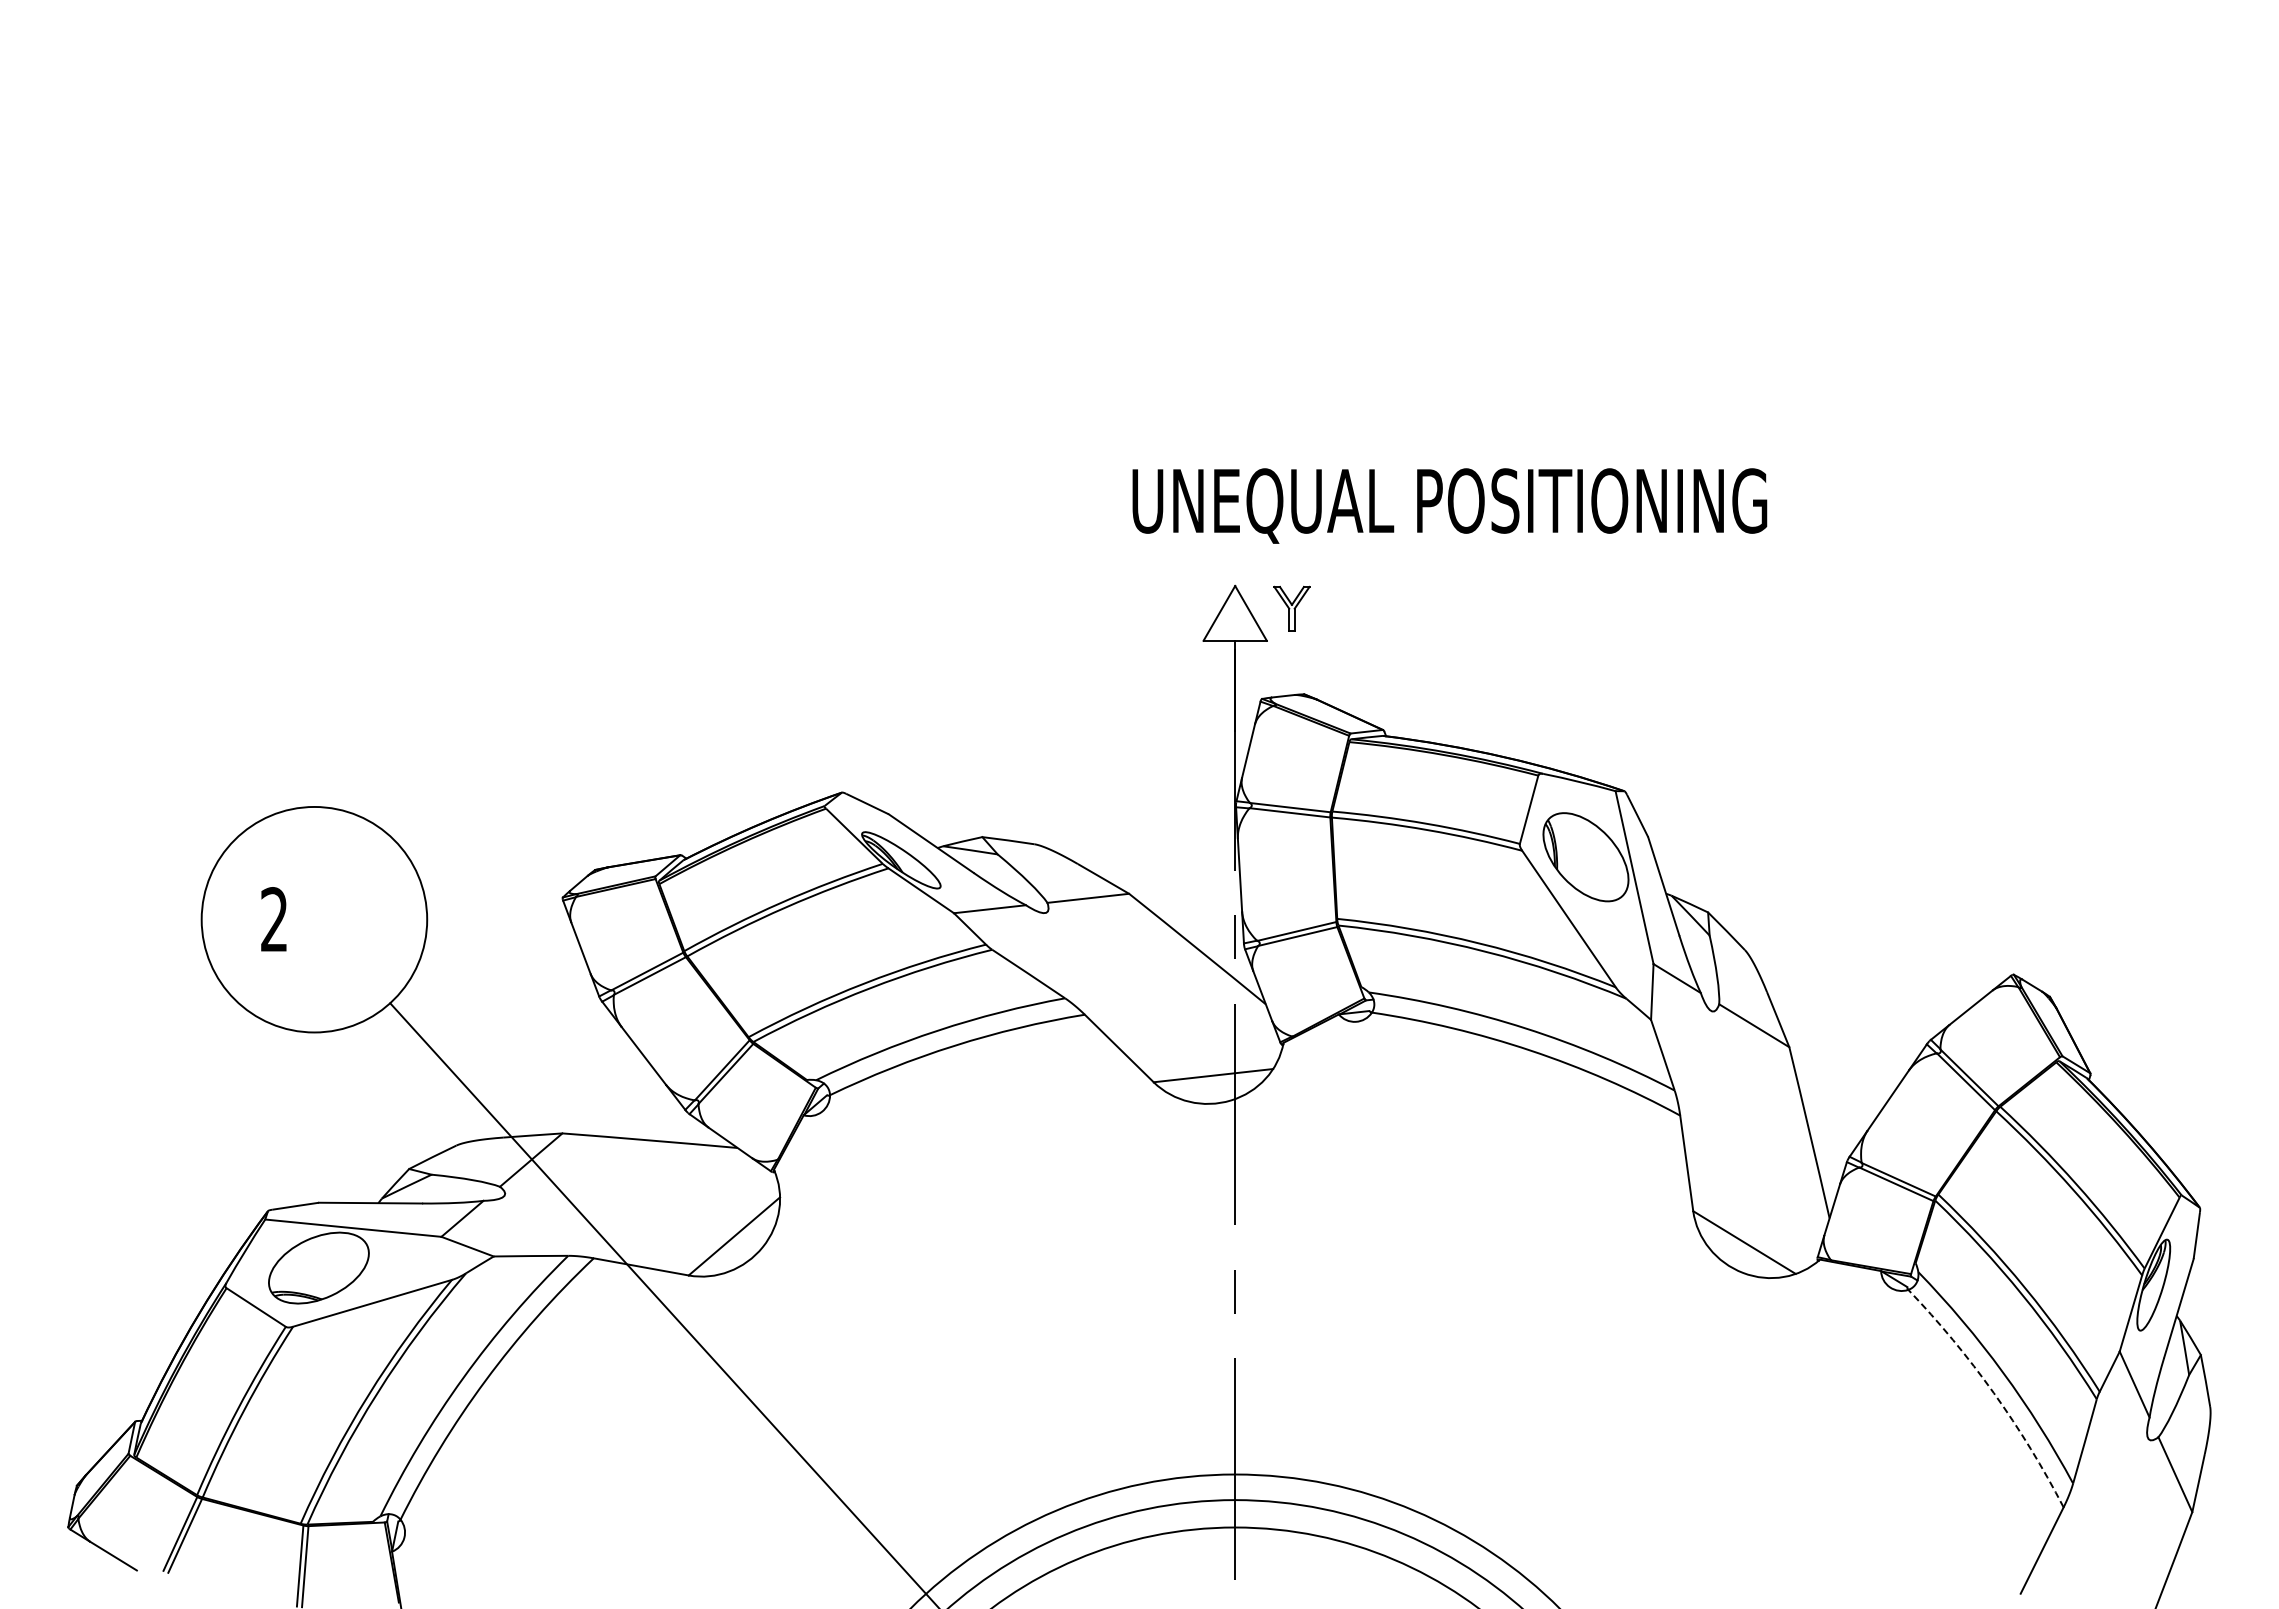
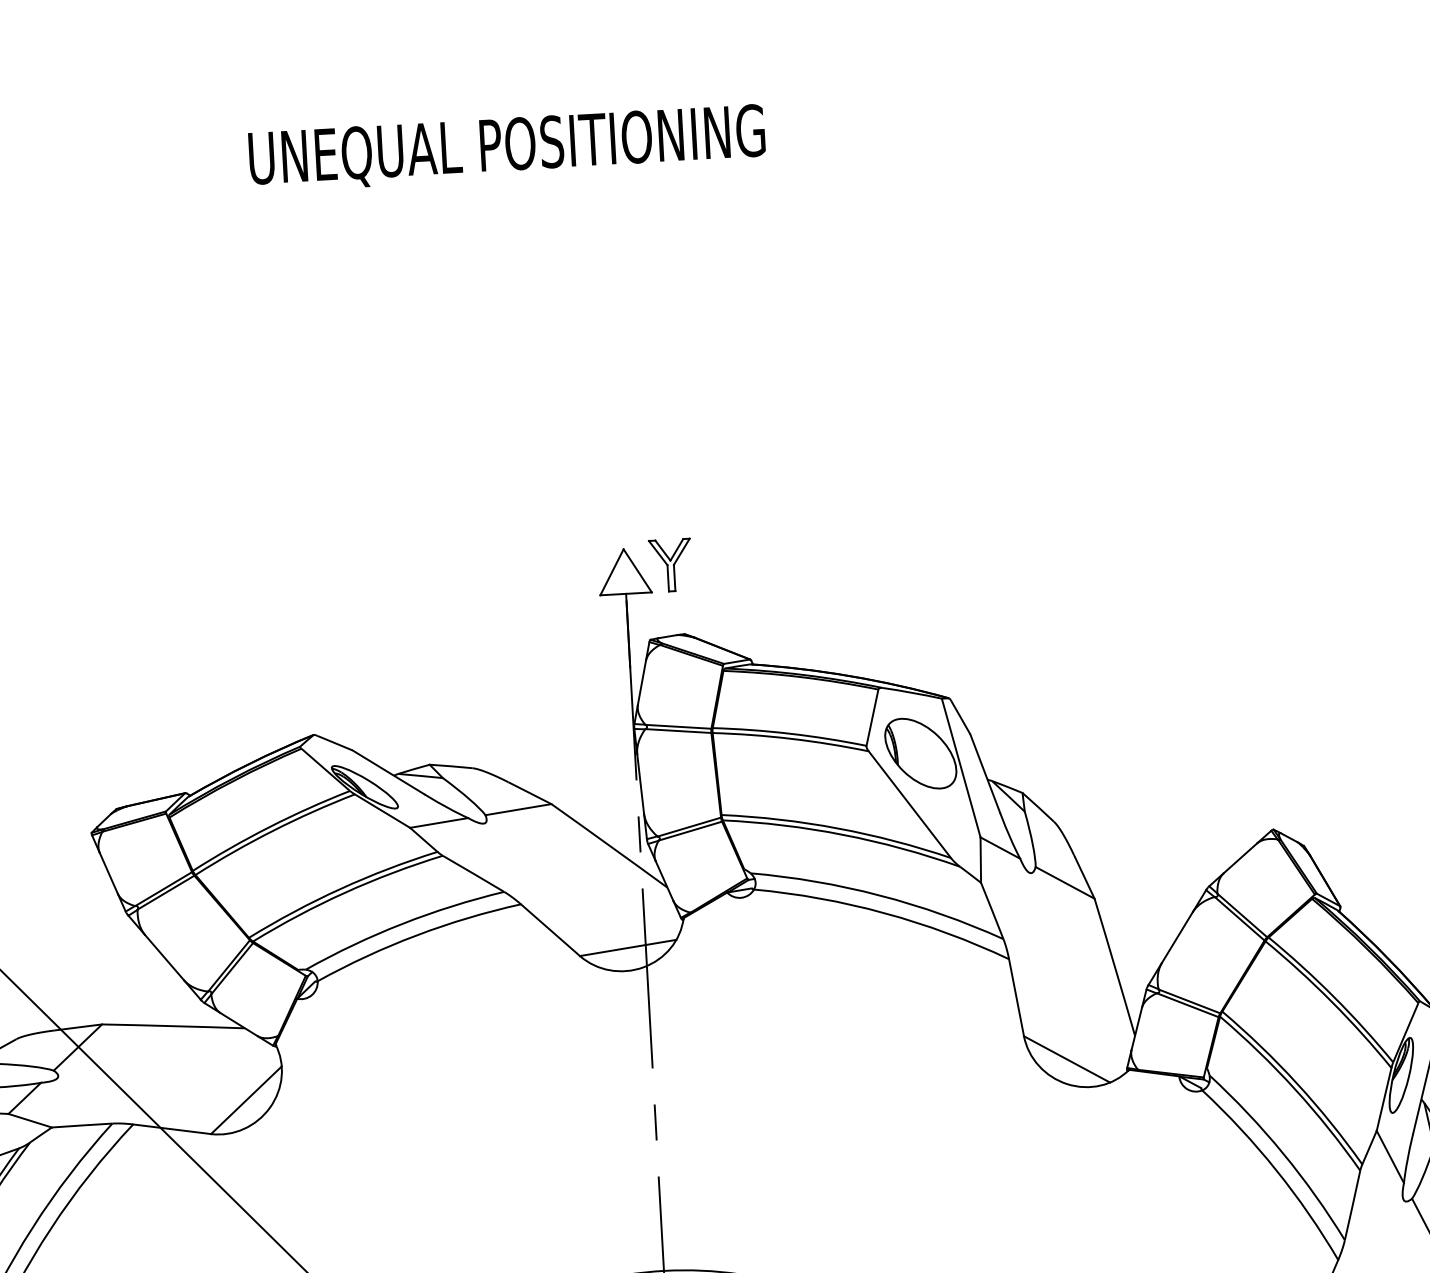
text: (1449, 505) -> (506, 148), moved
part: (1291, 608) -> (670, 565), size x1.43
arc: (1993, 1393) -> (1276, 1170), dashed -> solid

